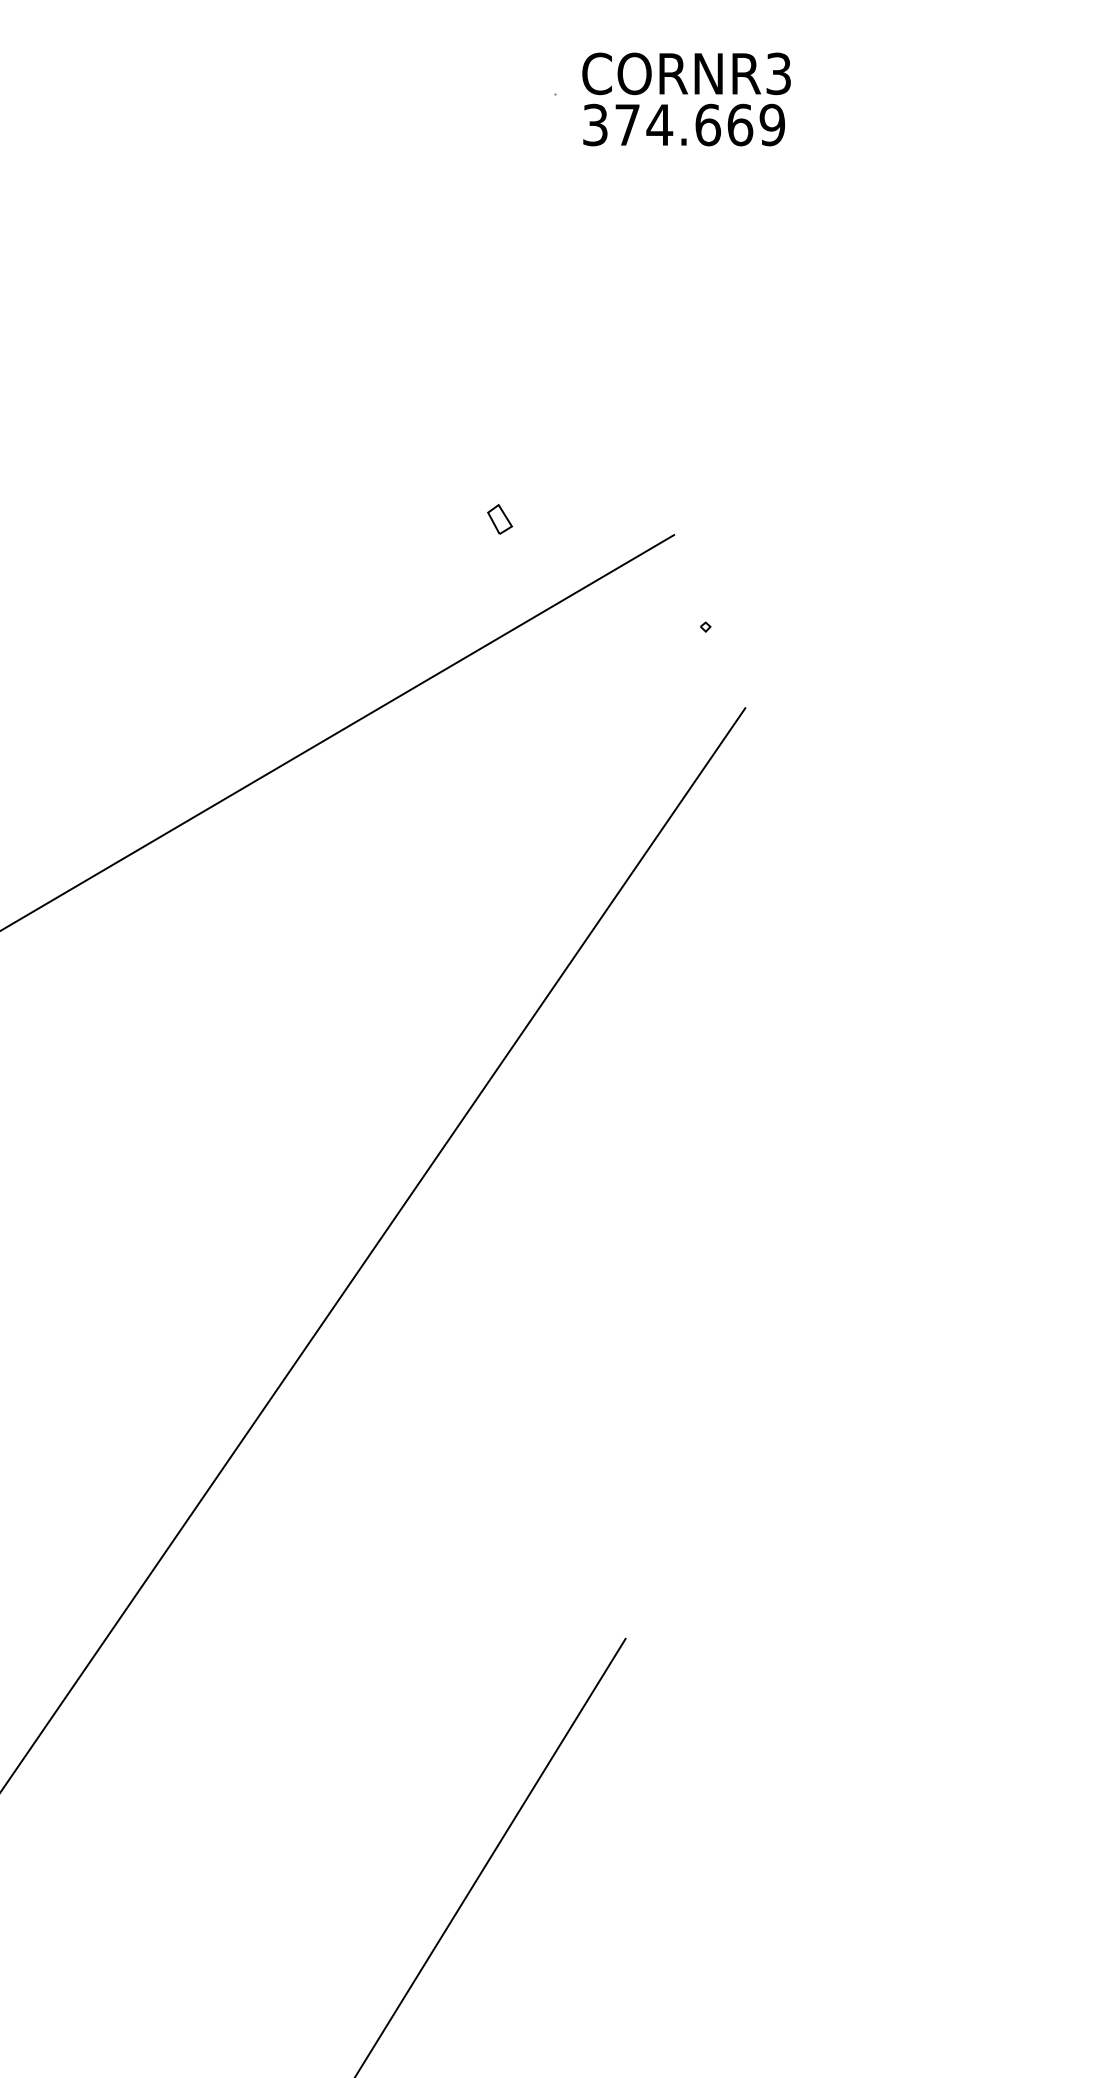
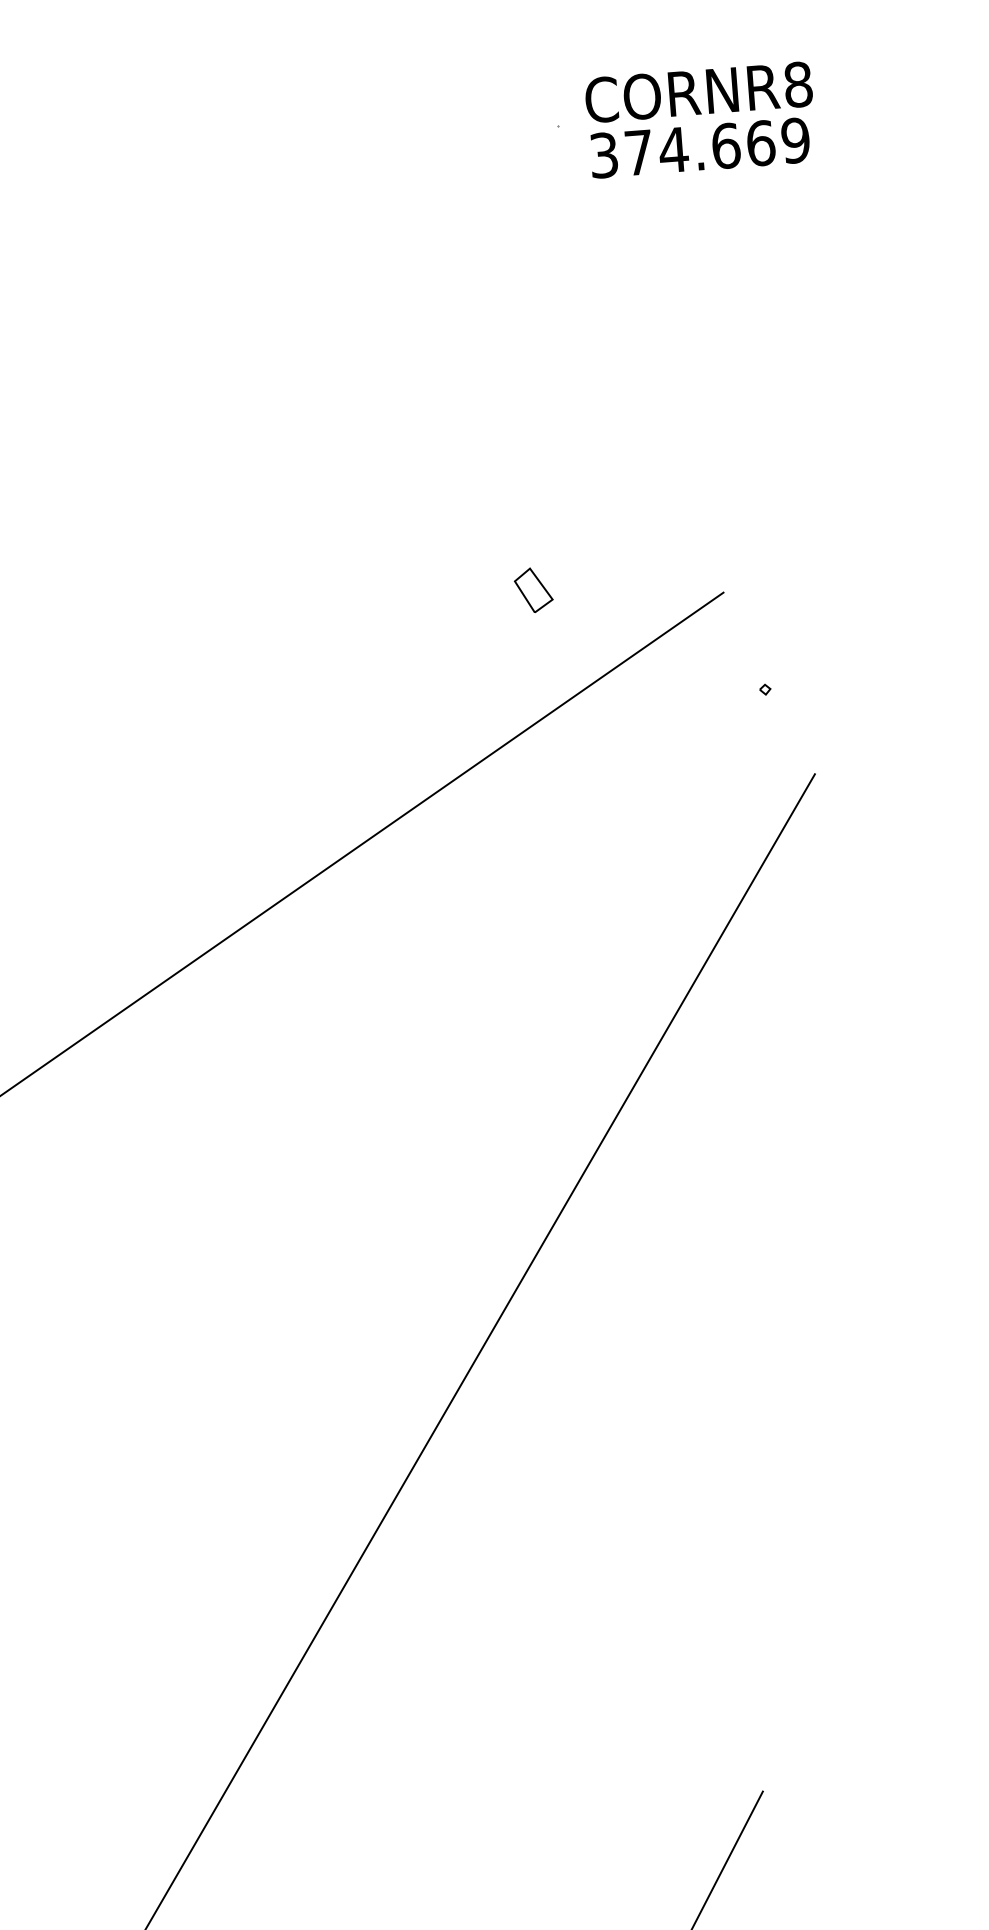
text: (778, 73) -> (798, 84), CORNR3 -> CORNR8
part: (499, 519) -> (533, 590), size x1.4

